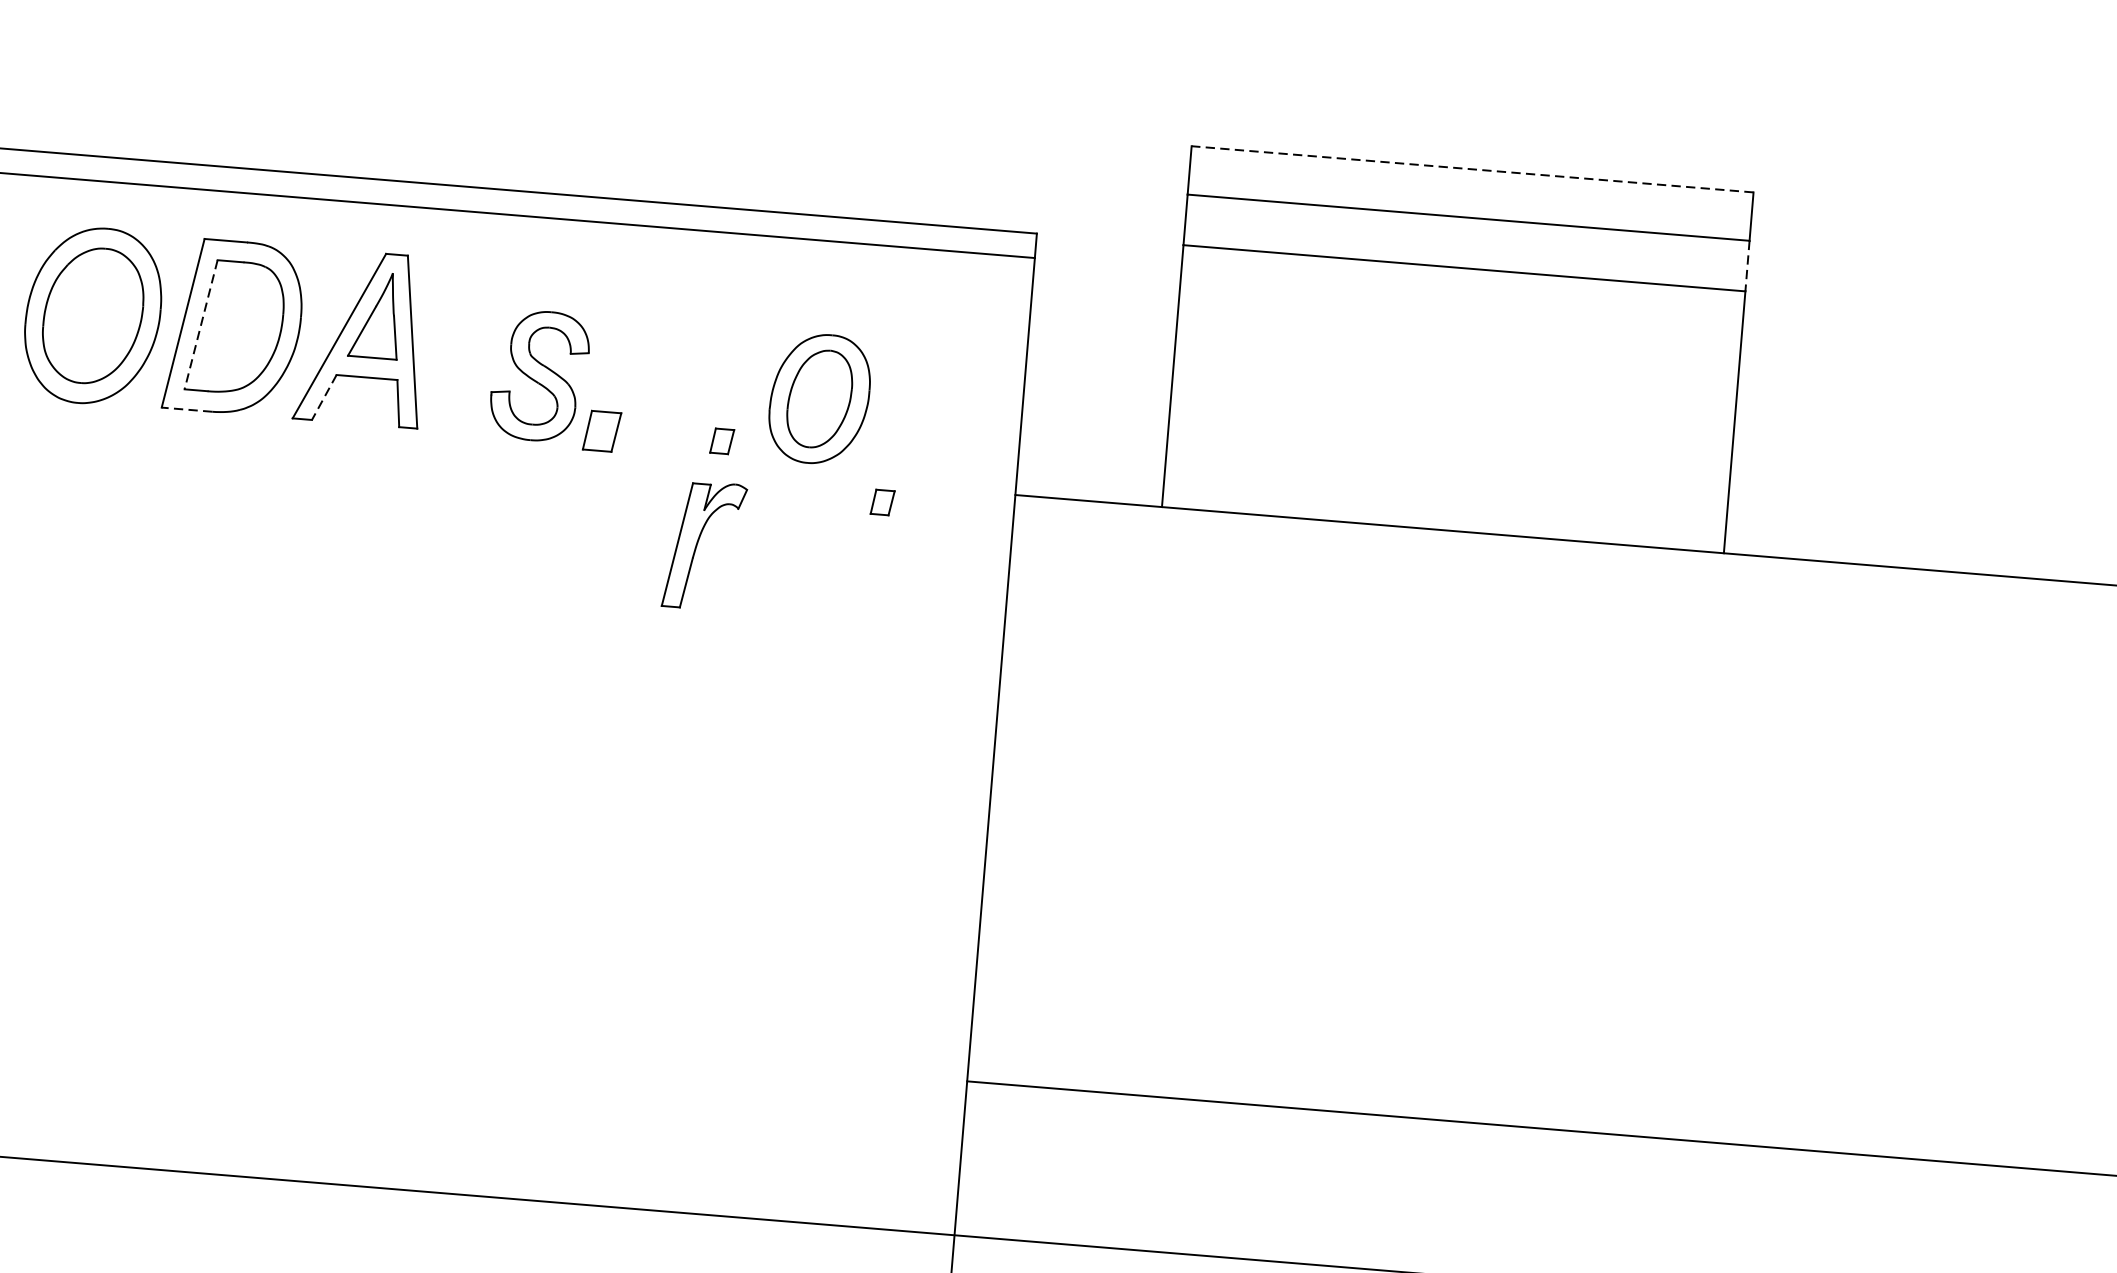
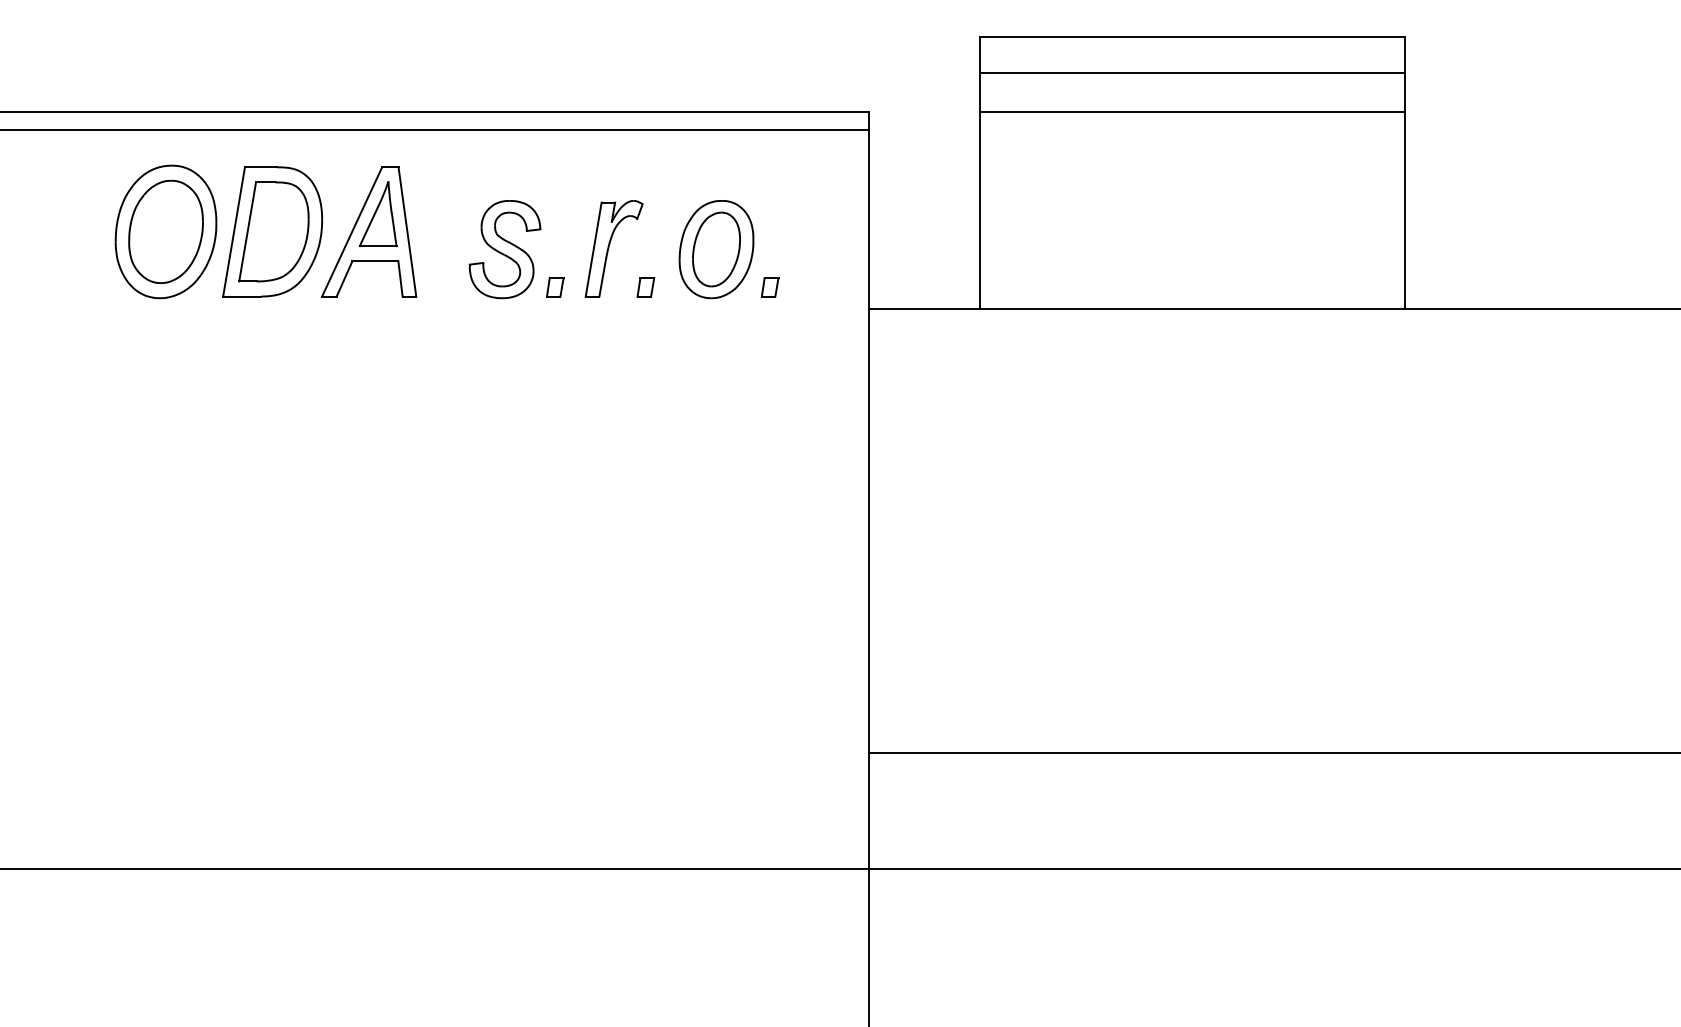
line: (1471, 168) -> (1191, 36), dashed -> solid
line: (1747, 266) -> (1404, 92), dashed -> solid
line: (200, 325) -> (247, 232), dashed -> solid
line: (324, 398) -> (344, 279), dashed -> solid
line: (185, 409) -> (241, 296), dashed -> solid
part: (602, 431) -> (555, 287), size x0.62
part: (883, 502) -> (770, 287), moved
part: (703, 545) -> (613, 248), moved

